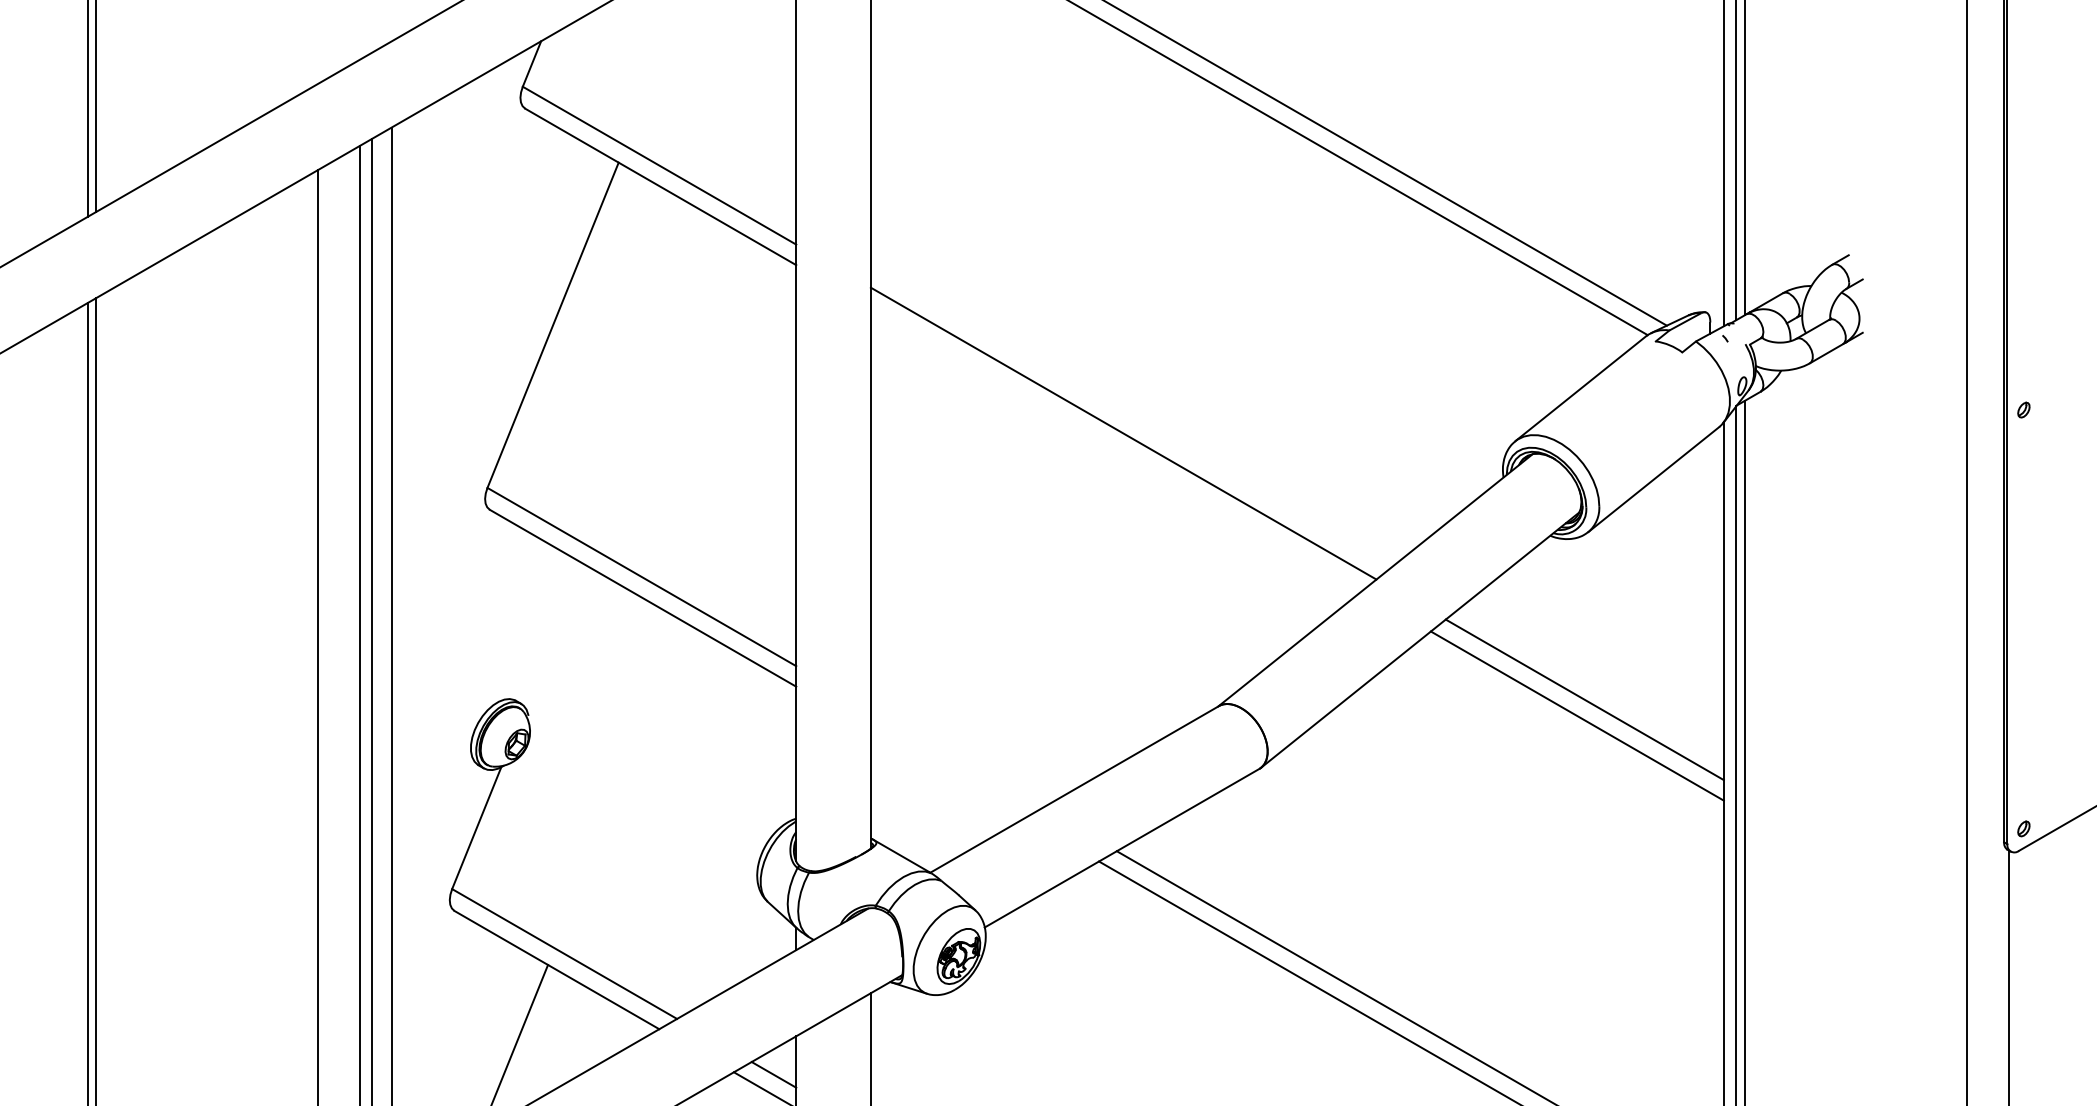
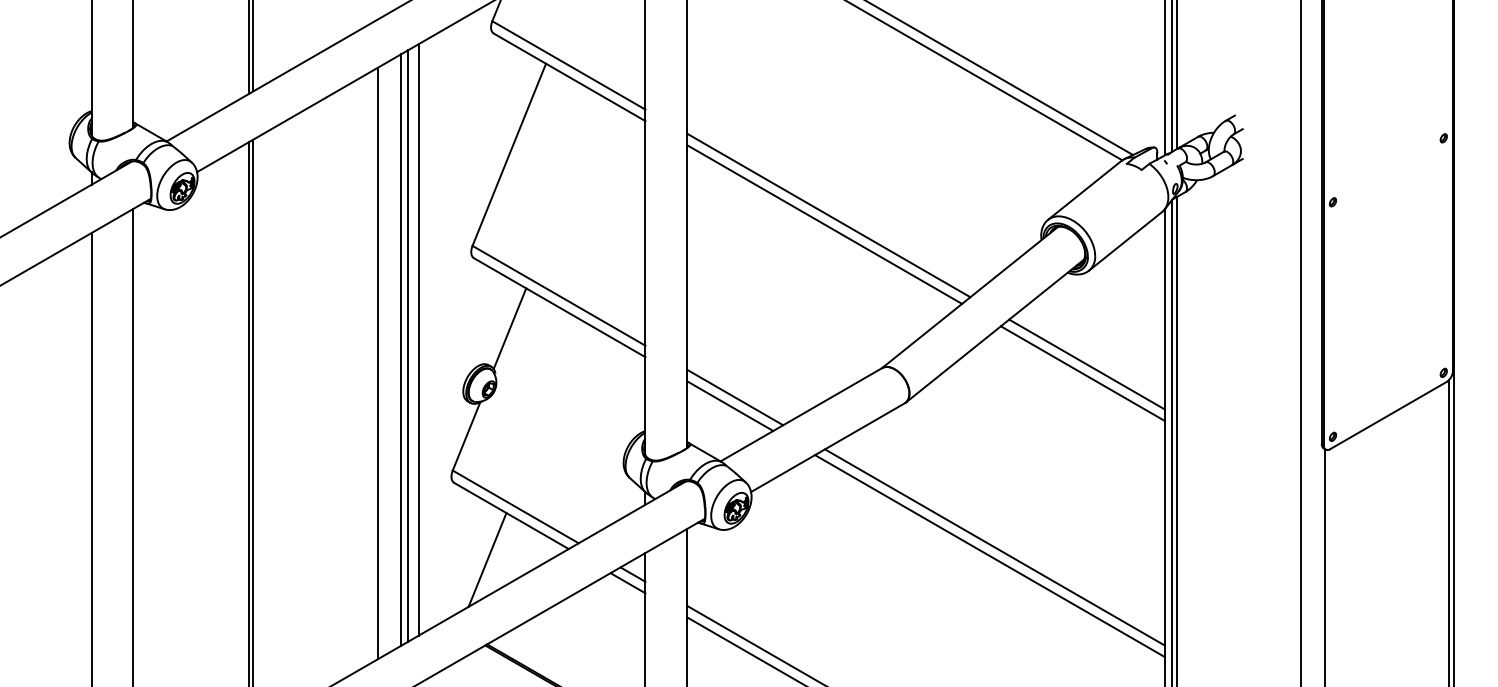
line: (1115, 449) -> (824, 224), added
line: (553, 635) -> (509, 328), added
line: (957, 758) -> (735, 397), added
line: (948, 772) -> (730, 405), added

